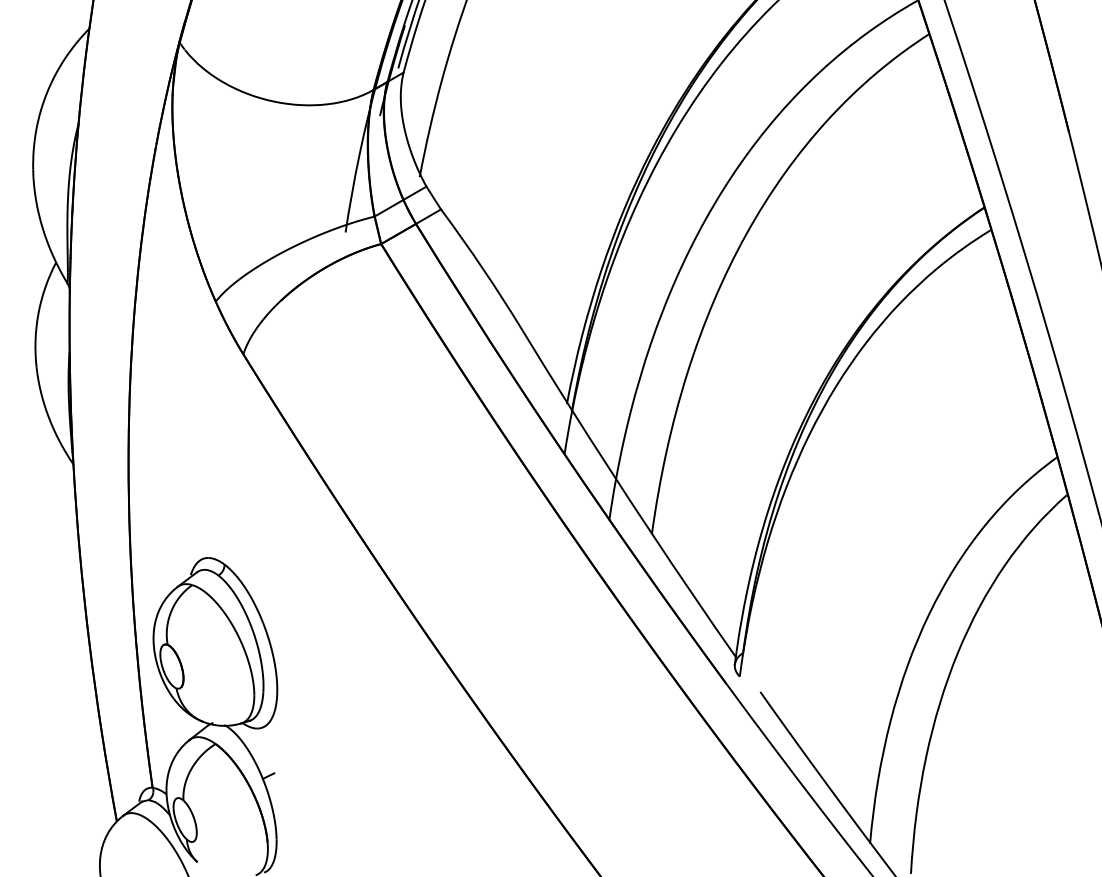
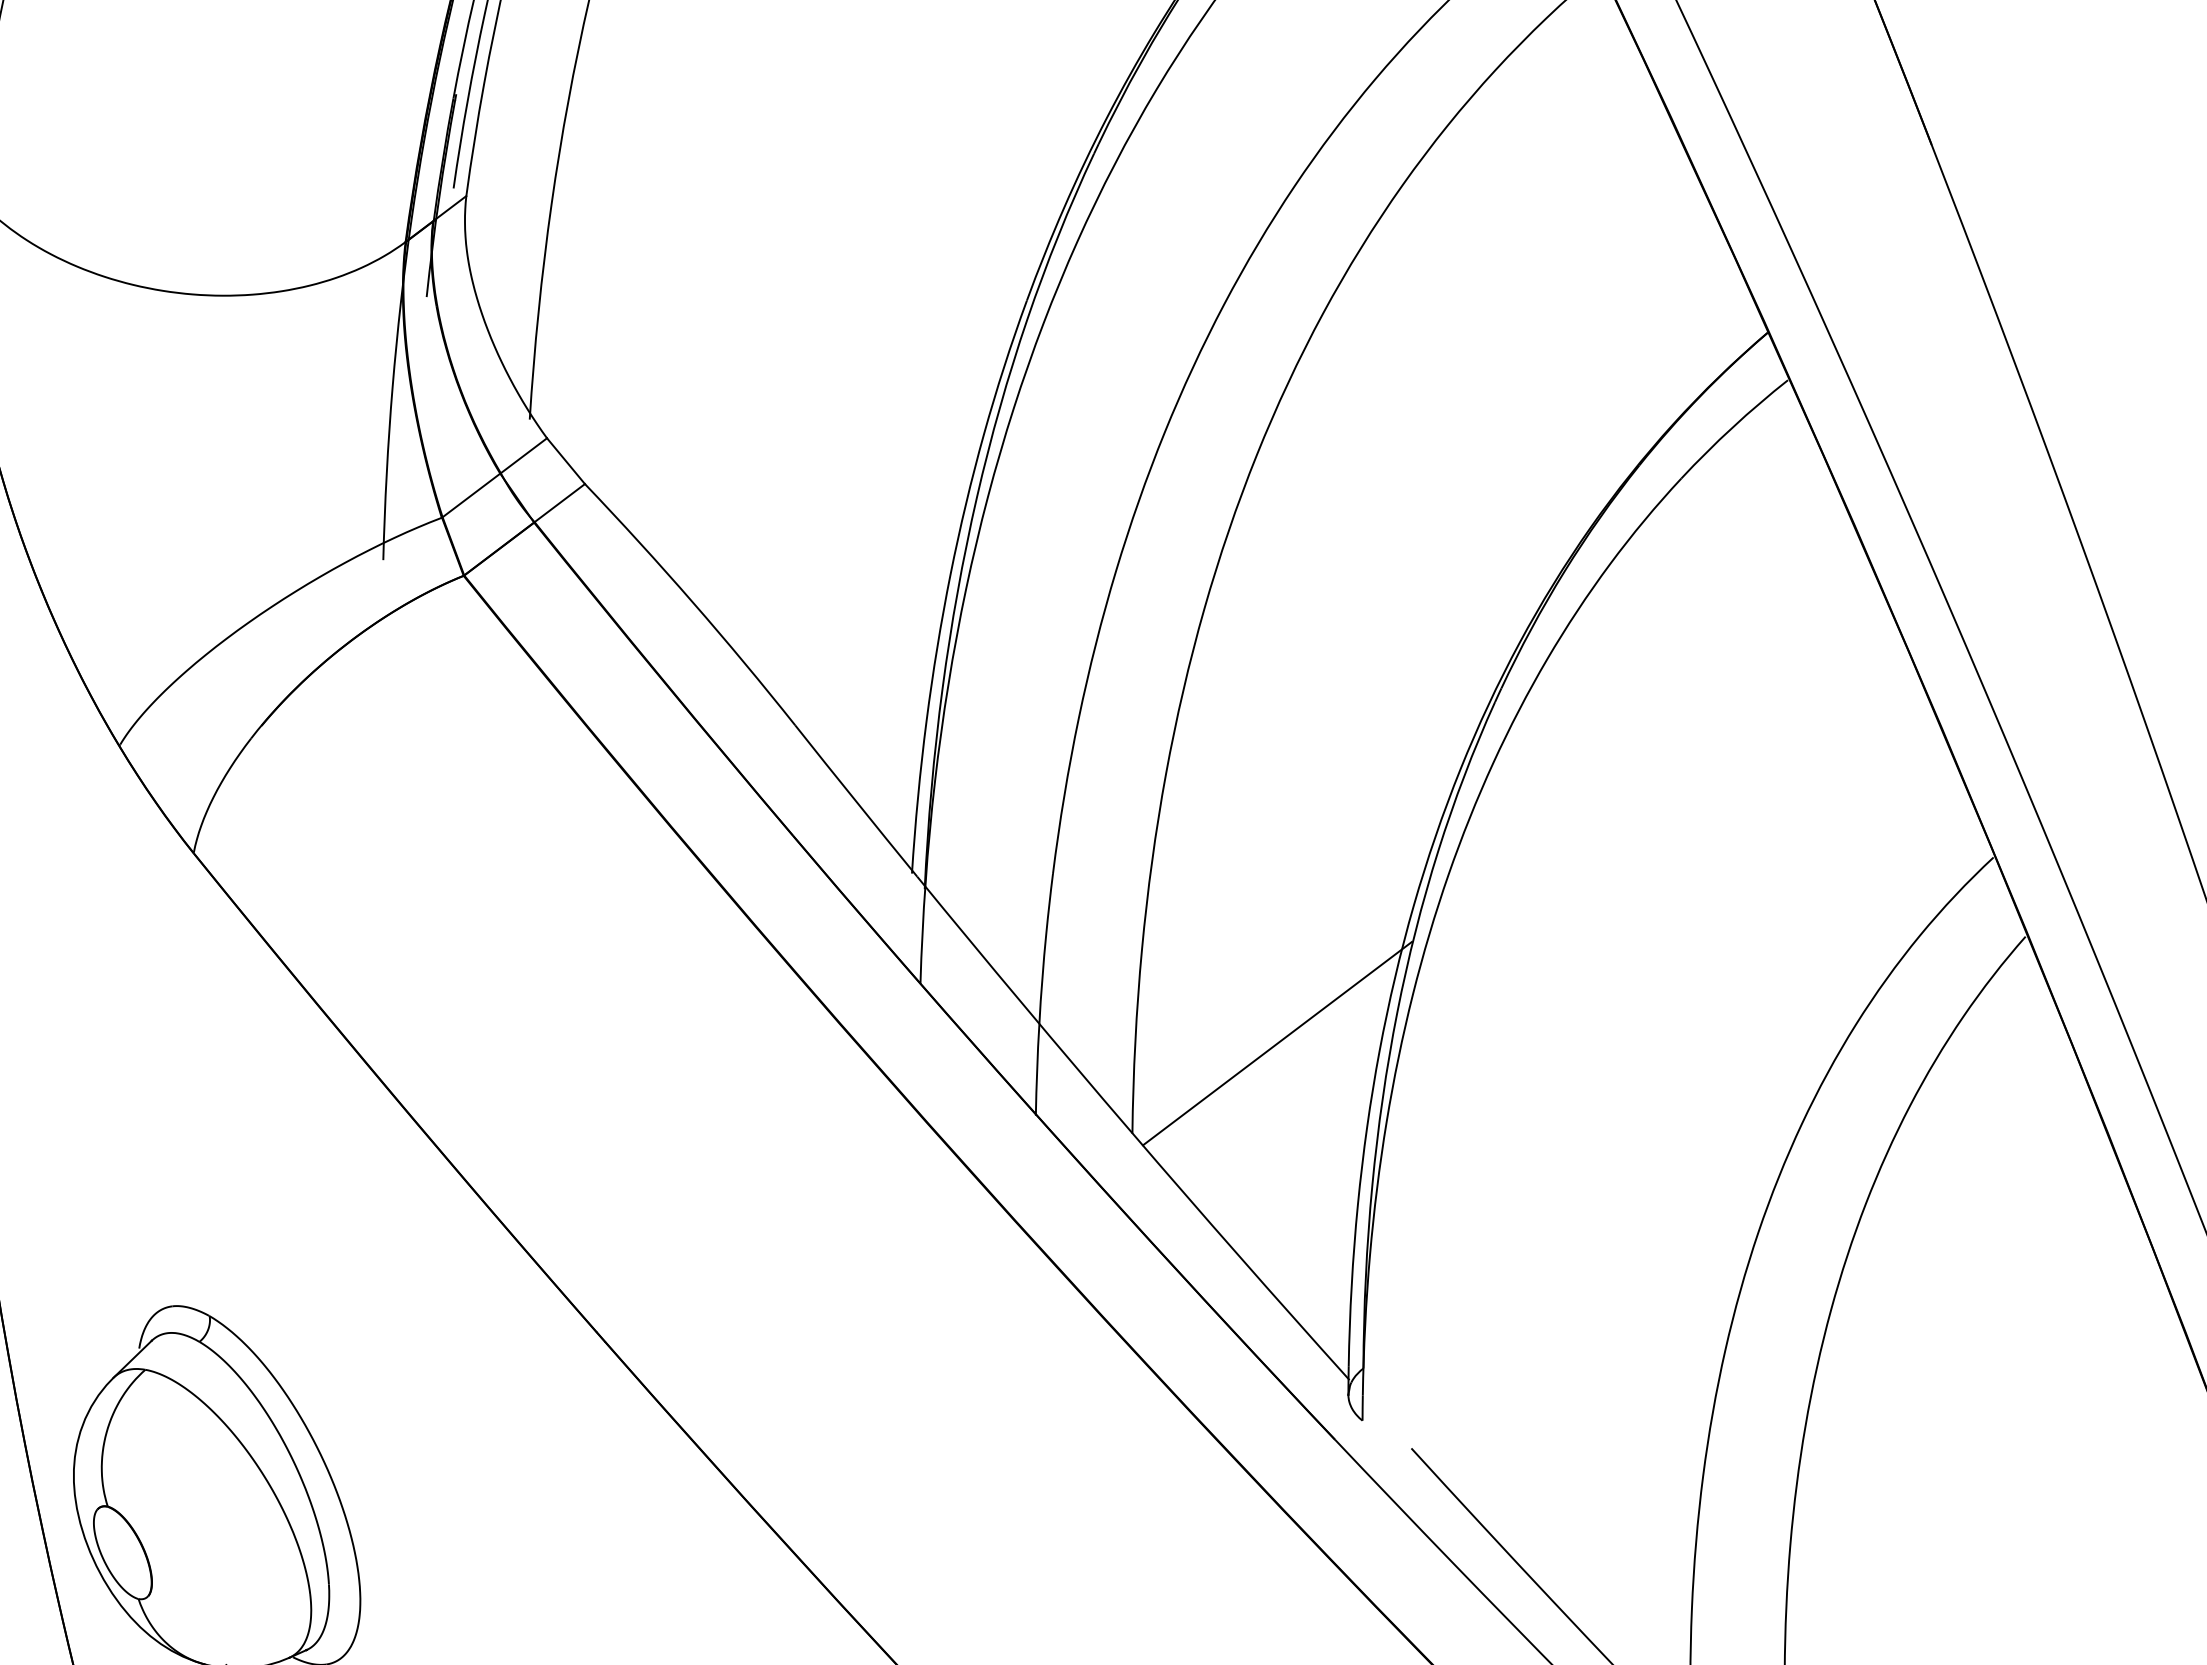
line: (722, 501) -> (1277, 1043), added

